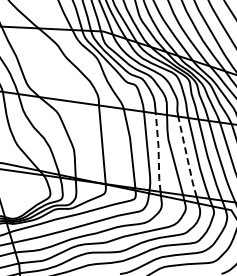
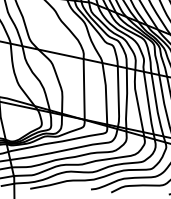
line: (158, 153) -> (126, 99), dashed -> solid
line: (187, 157) -> (148, 103), dashed -> solid

